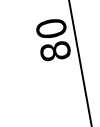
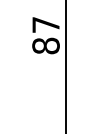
text: (50, 28) -> (45, 24), 80 -> 87

